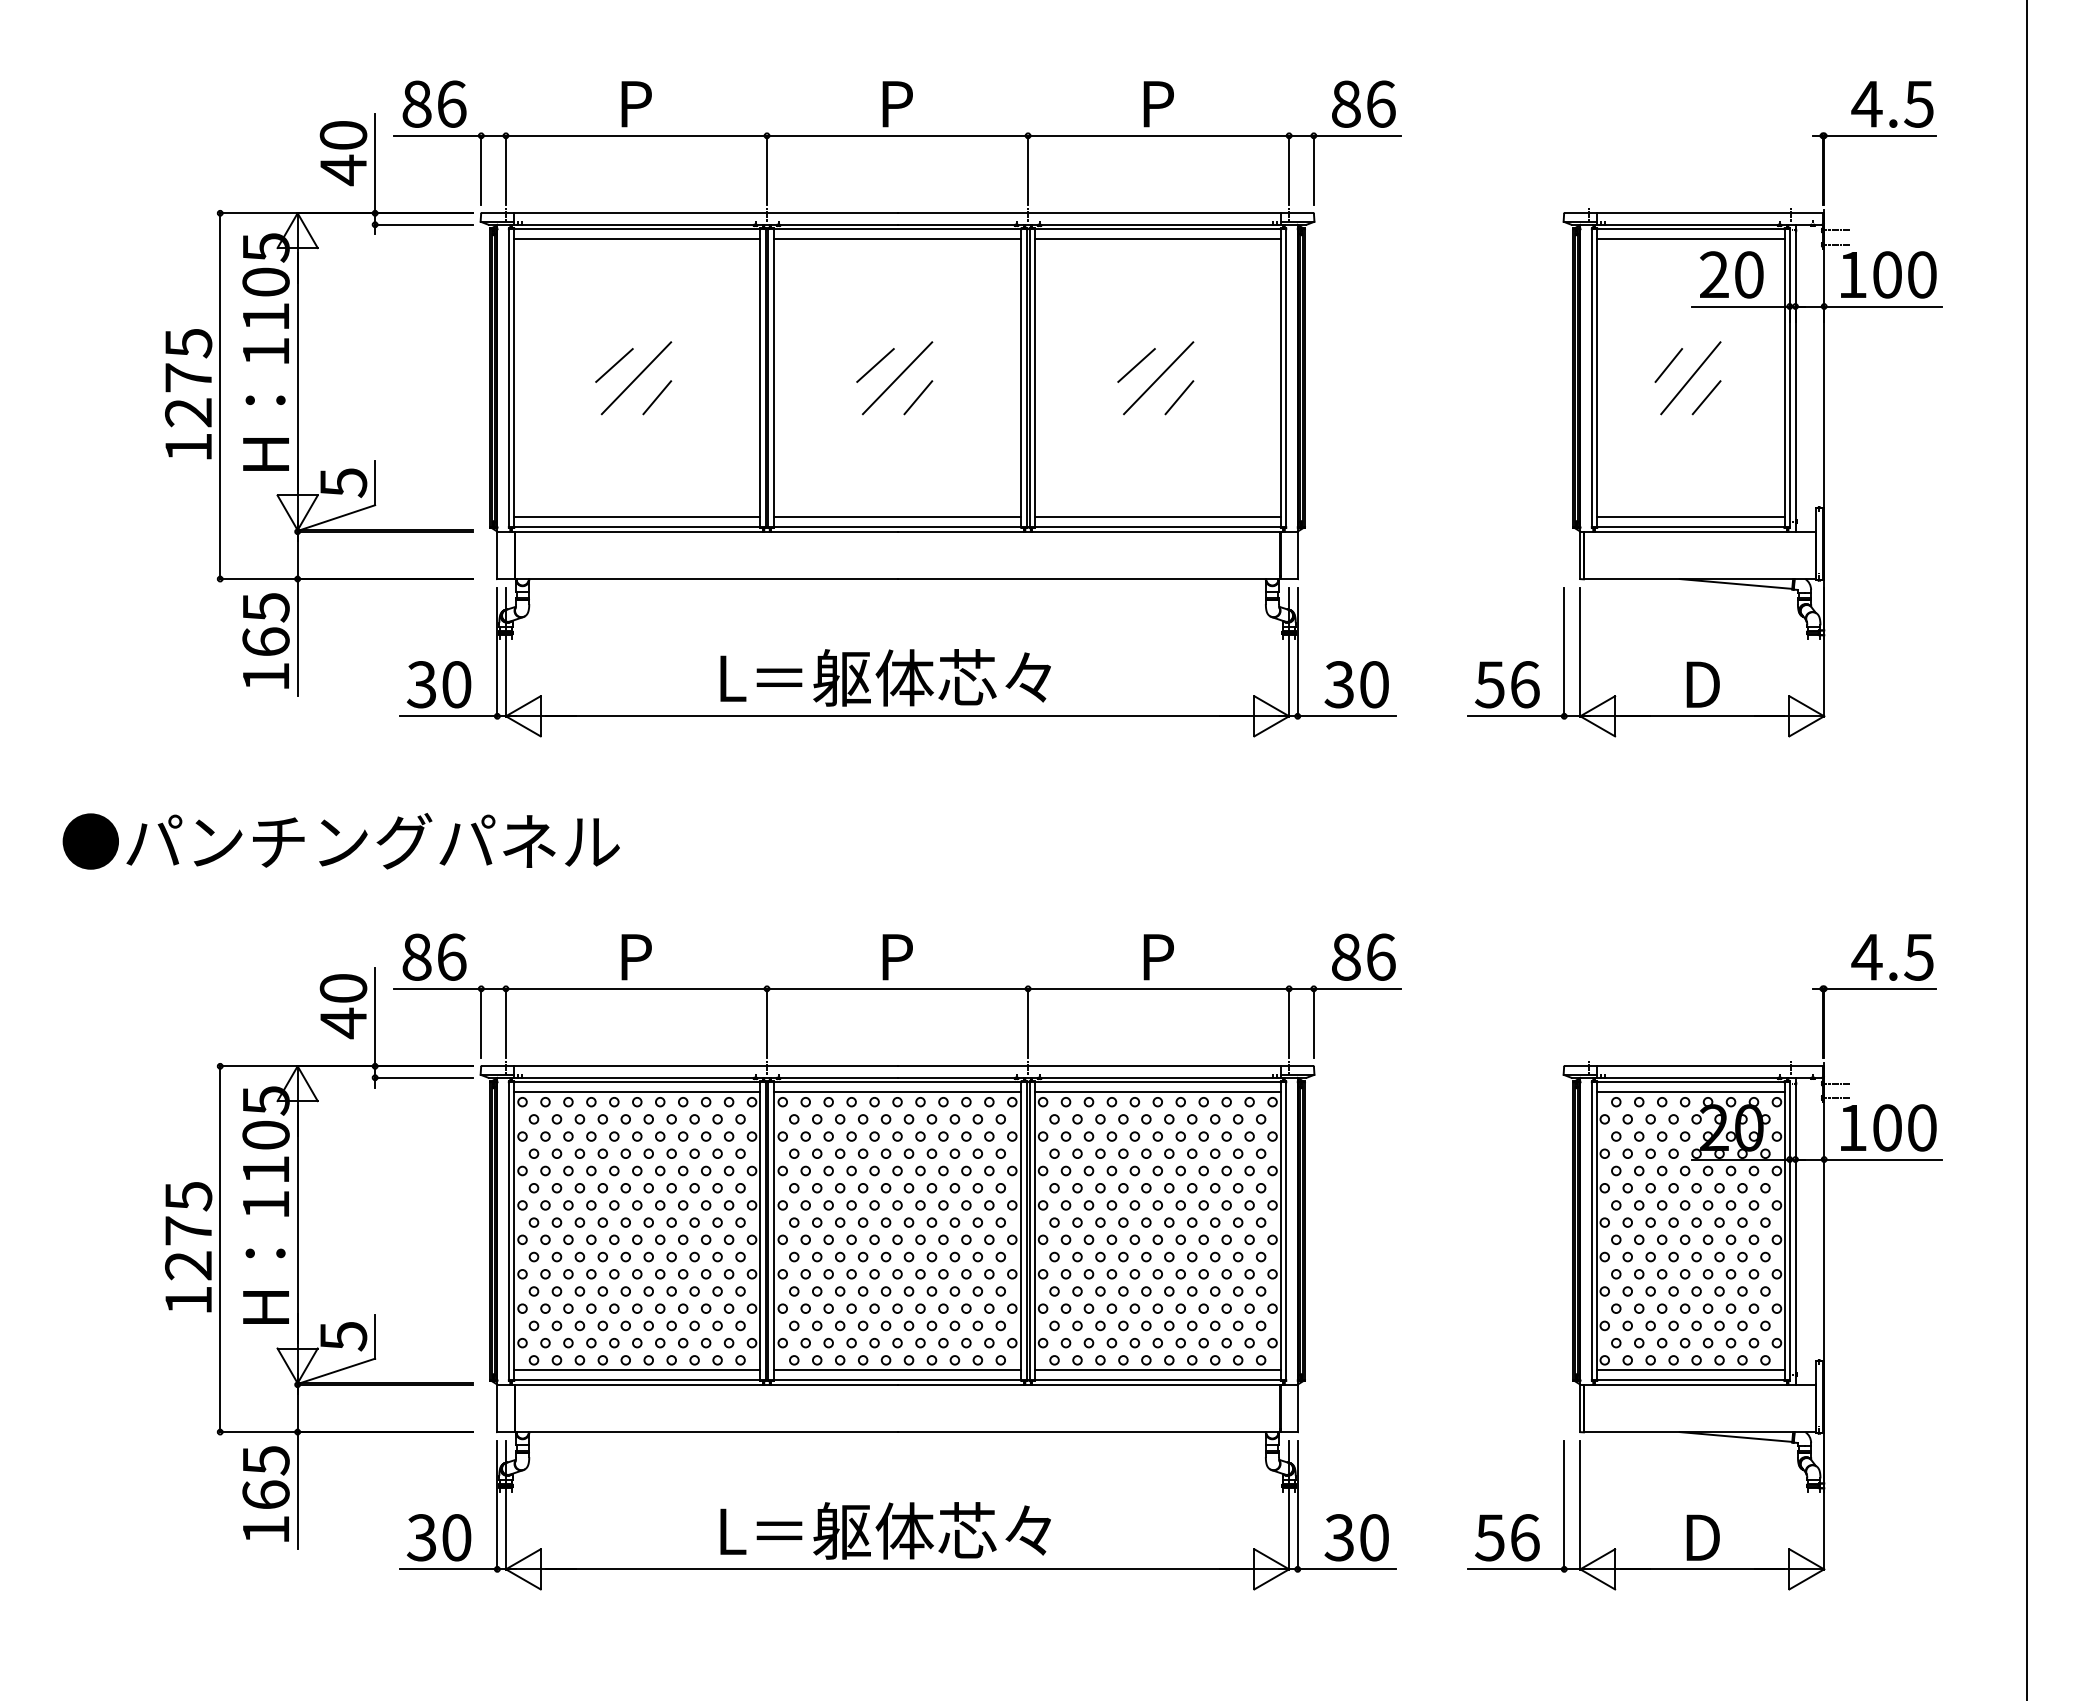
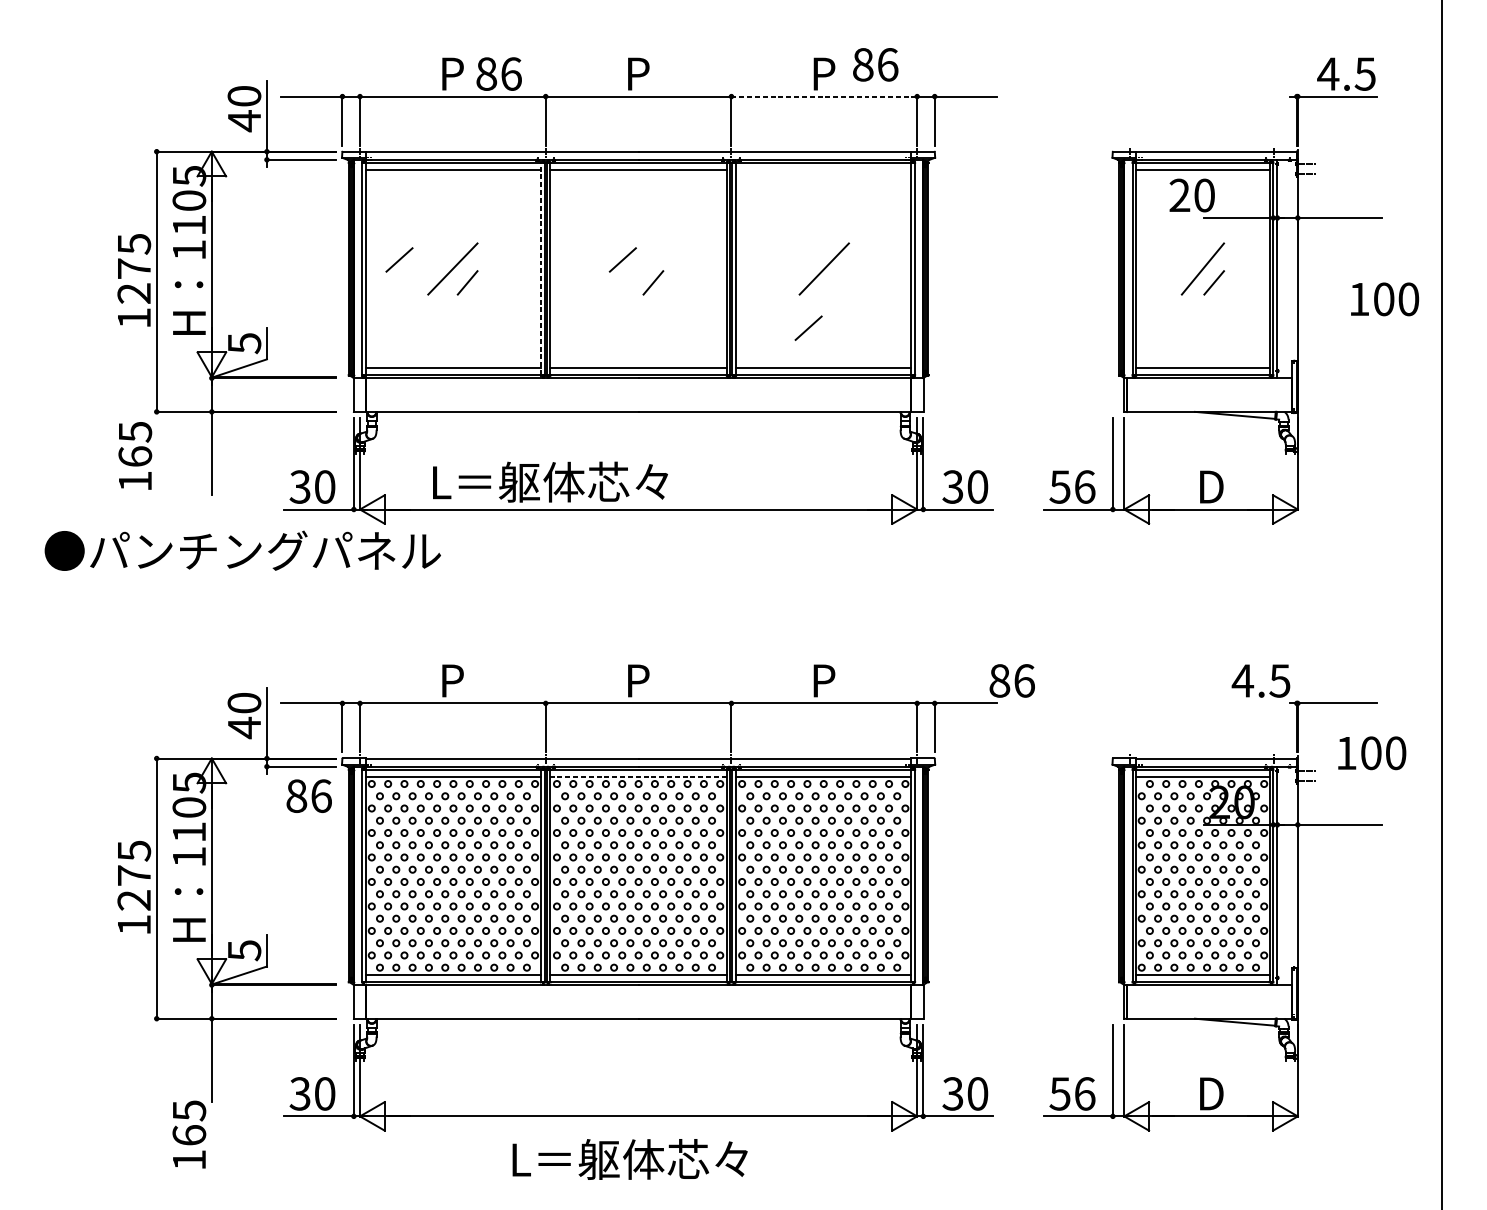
text: (434, 103) -> (499, 73), moved
text: (1363, 103) -> (875, 64), moved
line: (1158, 135) -> (824, 96), solid -> dashed
line: (1157, 239) -> (823, 170), removed
text: (1731, 274) -> (1192, 195), moved
text: (1888, 274) -> (1384, 299), moved
line: (614, 365) -> (399, 259), moved
line: (1136, 365) -> (808, 328), moved
line: (1668, 365) -> (1187, 259), removed
line: (760, 377) -> (541, 268), solid -> dashed
line: (897, 378) -> (638, 269), removed
line: (1179, 397) -> (839, 282), removed
text: (265, 640) -> (134, 455), moved
text: (885, 677) -> (550, 481), moved
text: (340, 841) -> (242, 550), moved
text: (434, 956) -> (309, 795), moved
text: (1363, 956) -> (1012, 680), moved
text: (1892, 957) -> (1261, 681), moved
line: (897, 1092) -> (638, 777), solid -> dashed
text: (1888, 1127) -> (1372, 752), moved
text: (265, 1493) -> (188, 1134), moved
text: (885, 1530) -> (630, 1159), moved

